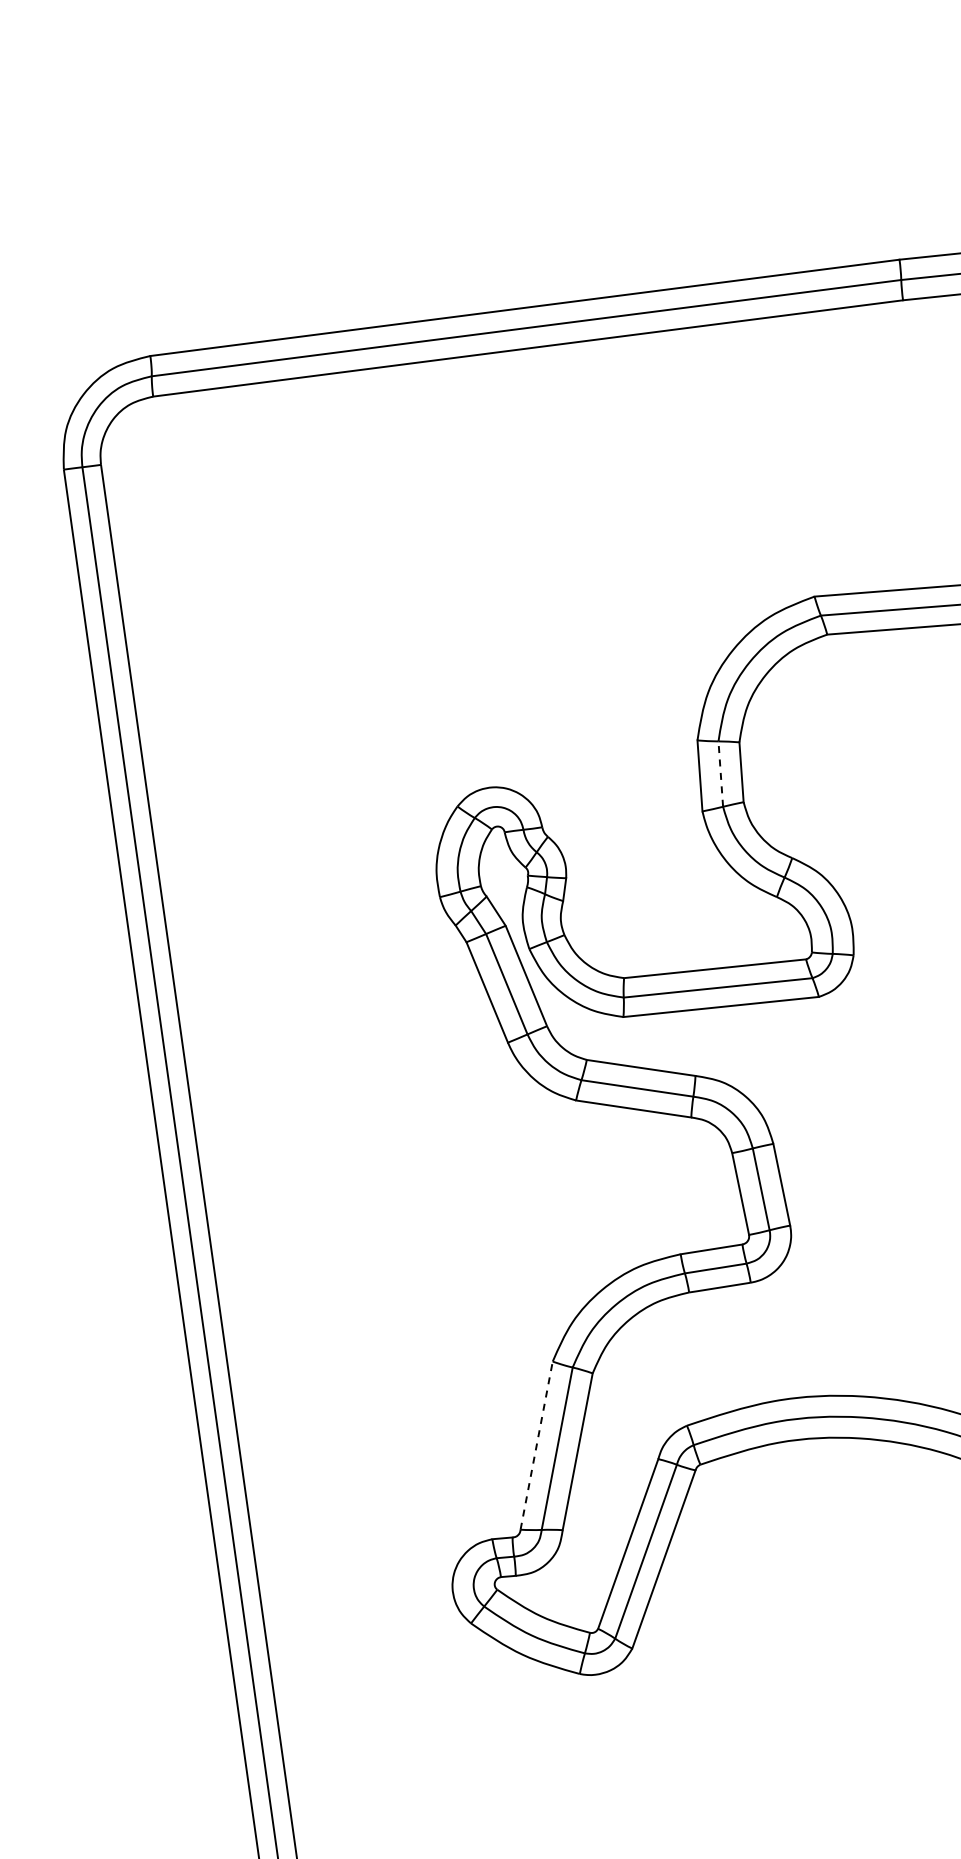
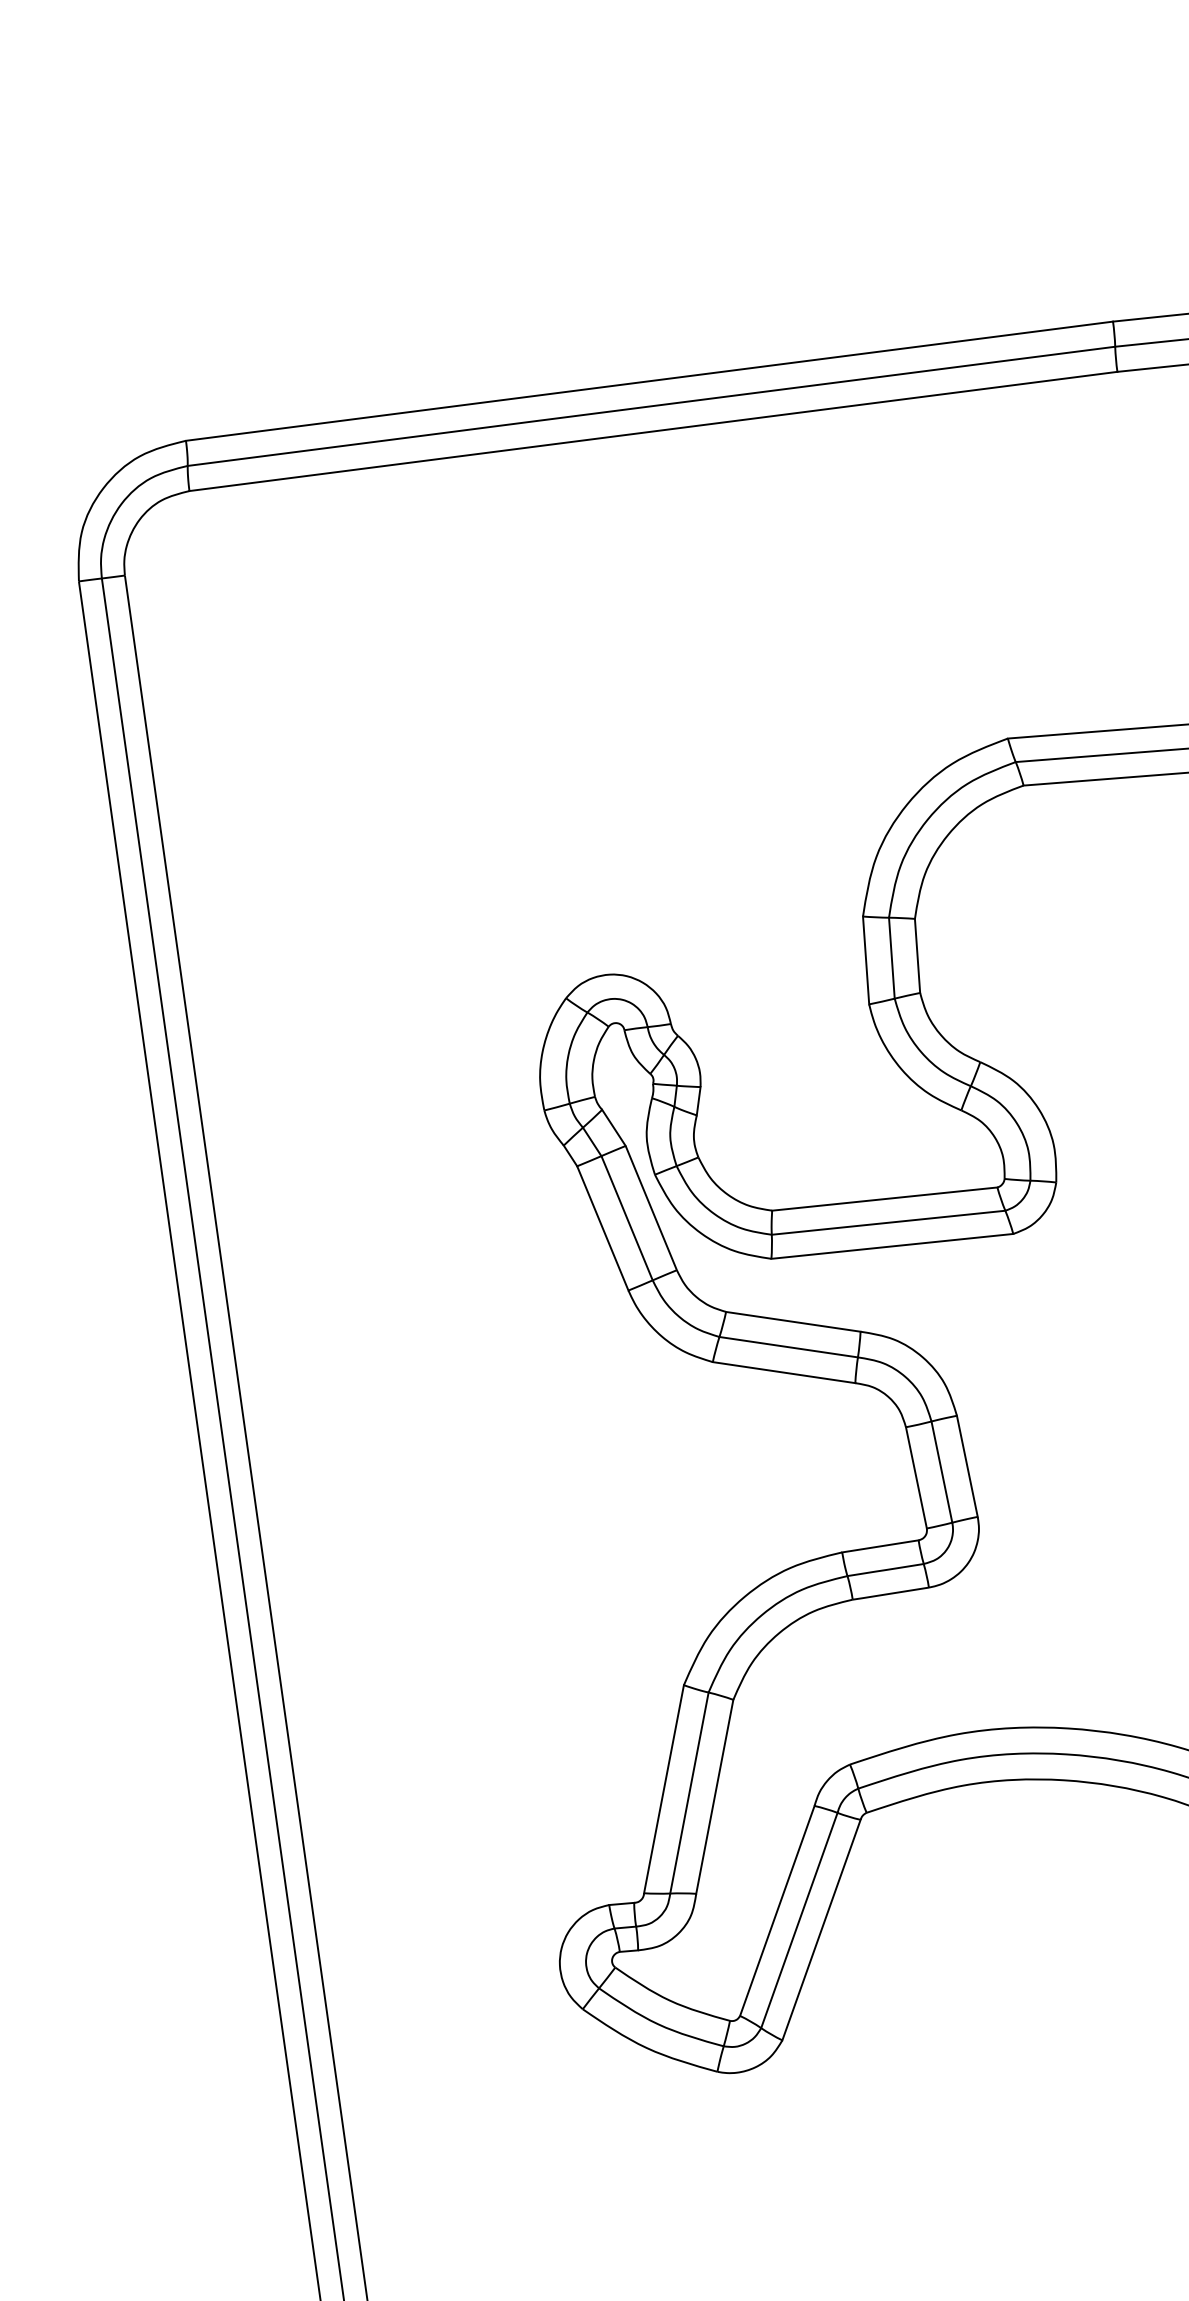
line: (720, 774) -> (891, 958), dashed -> solid
line: (536, 1445) -> (663, 1789), dashed -> solid

